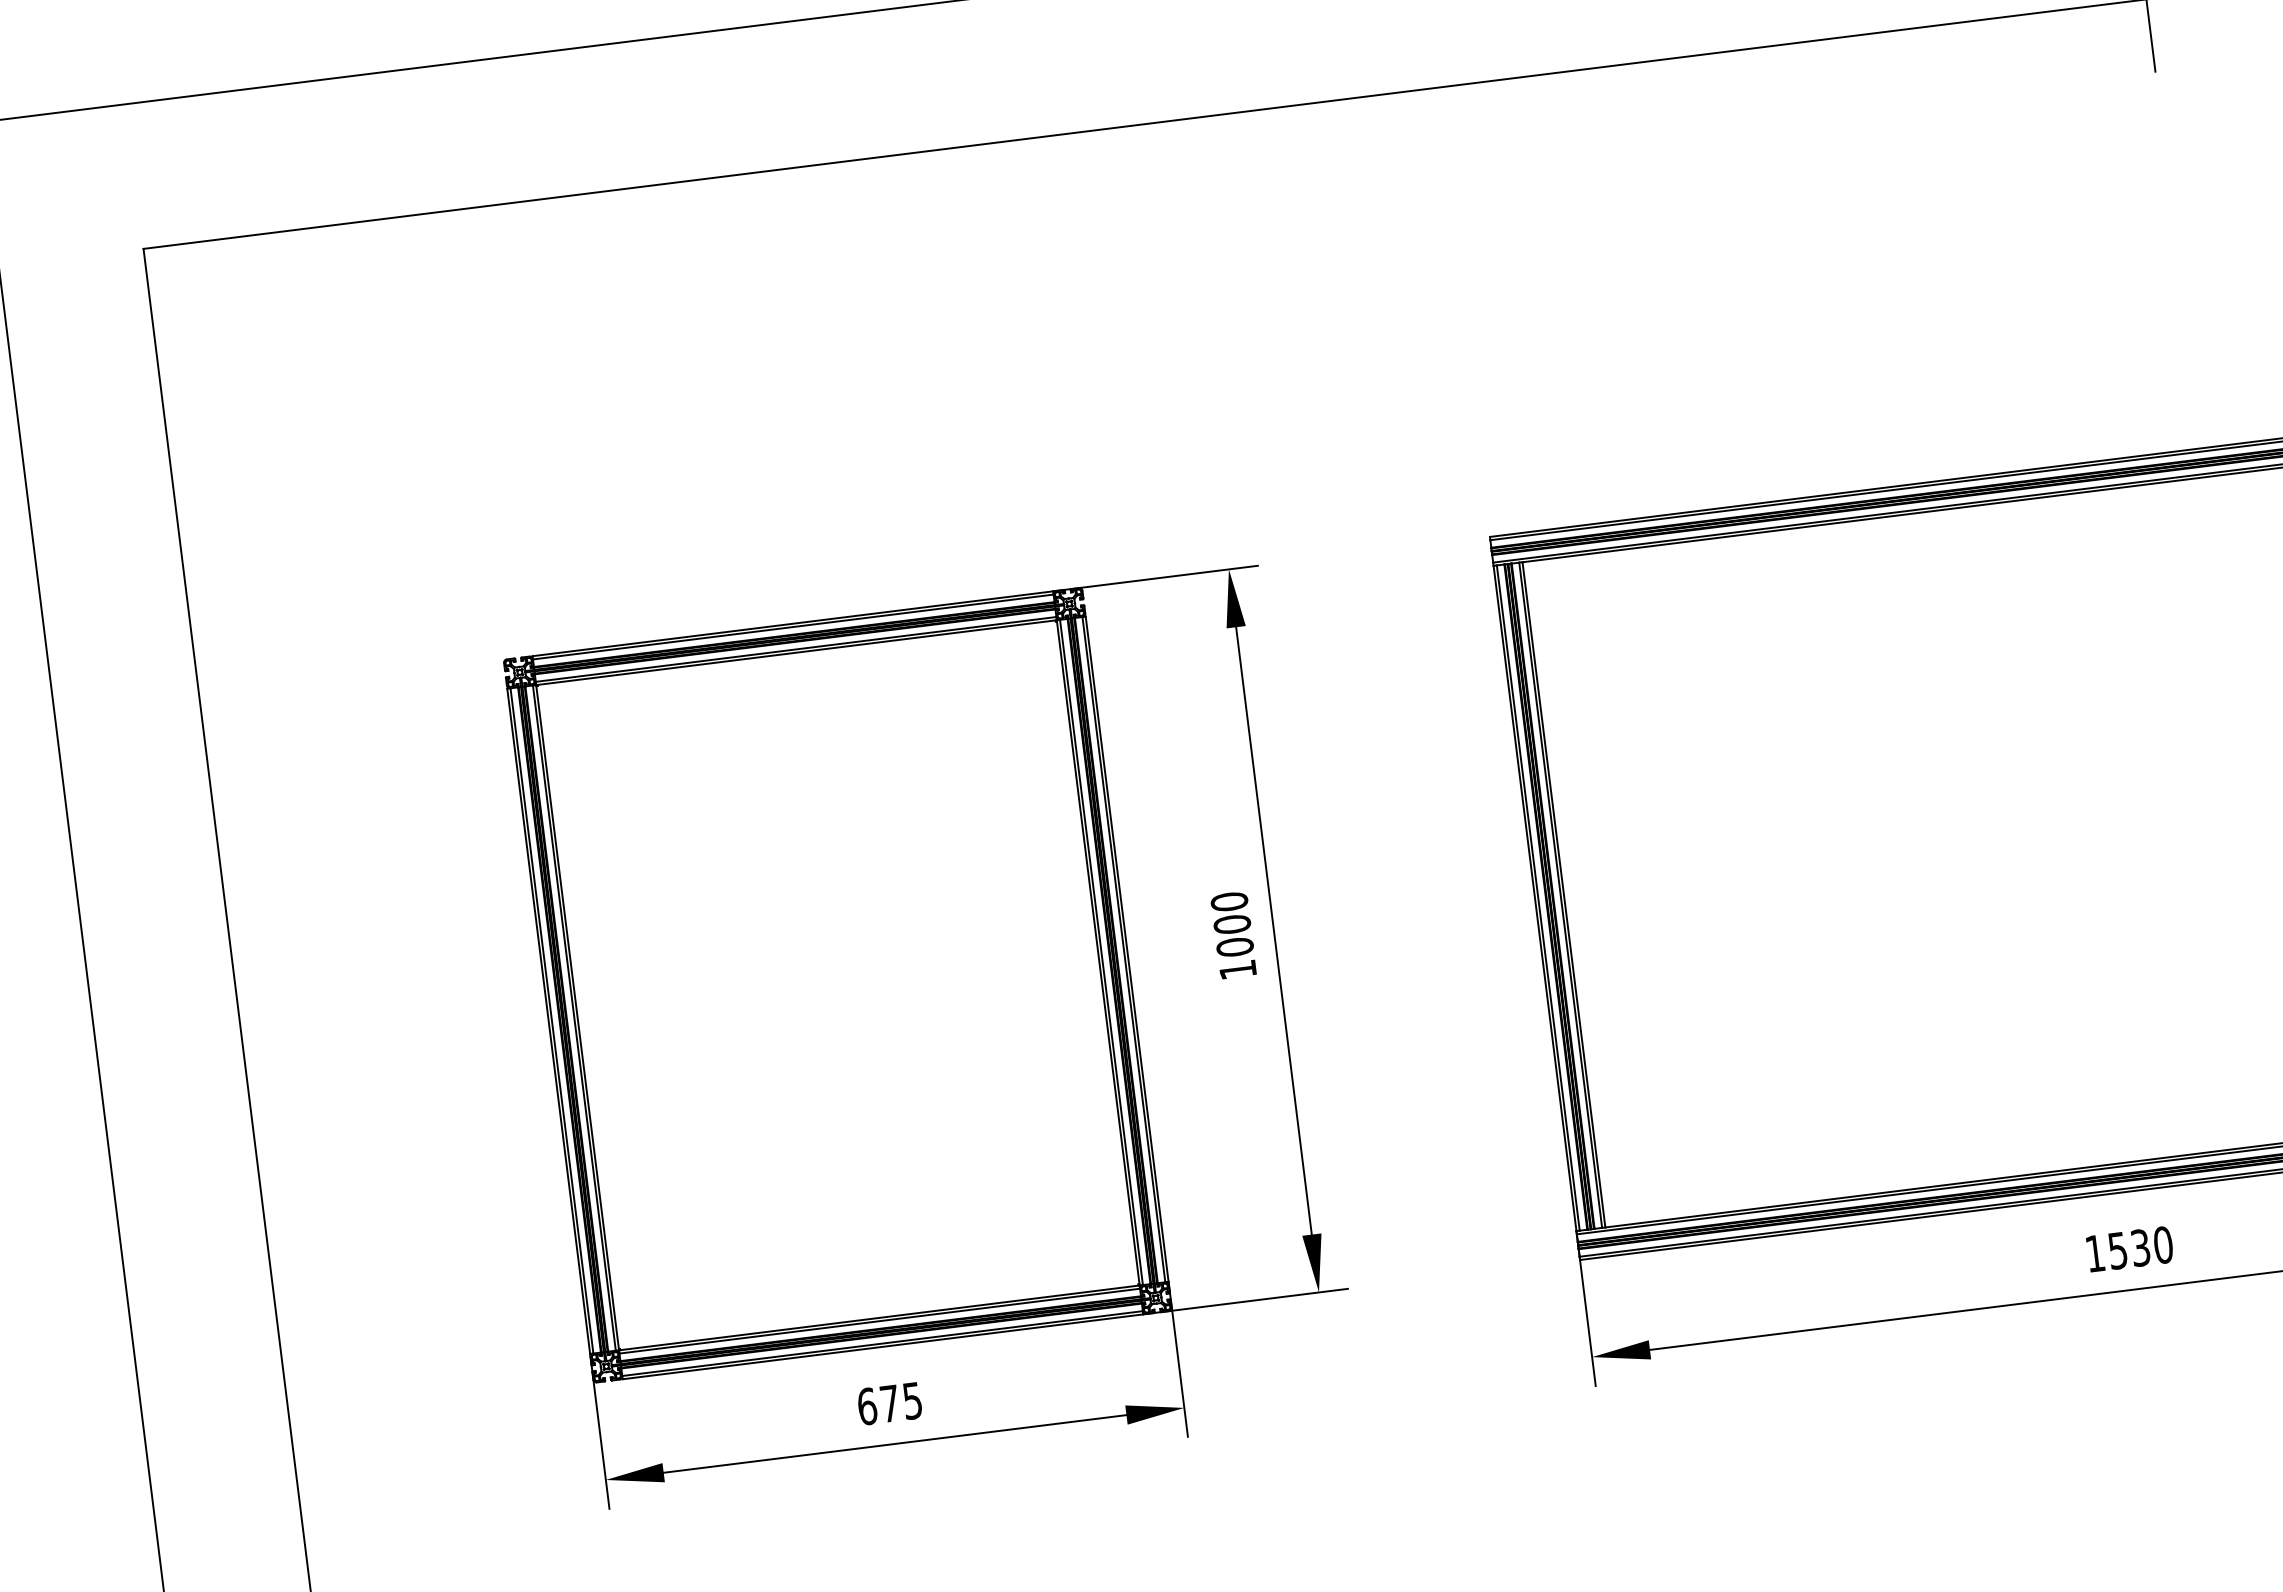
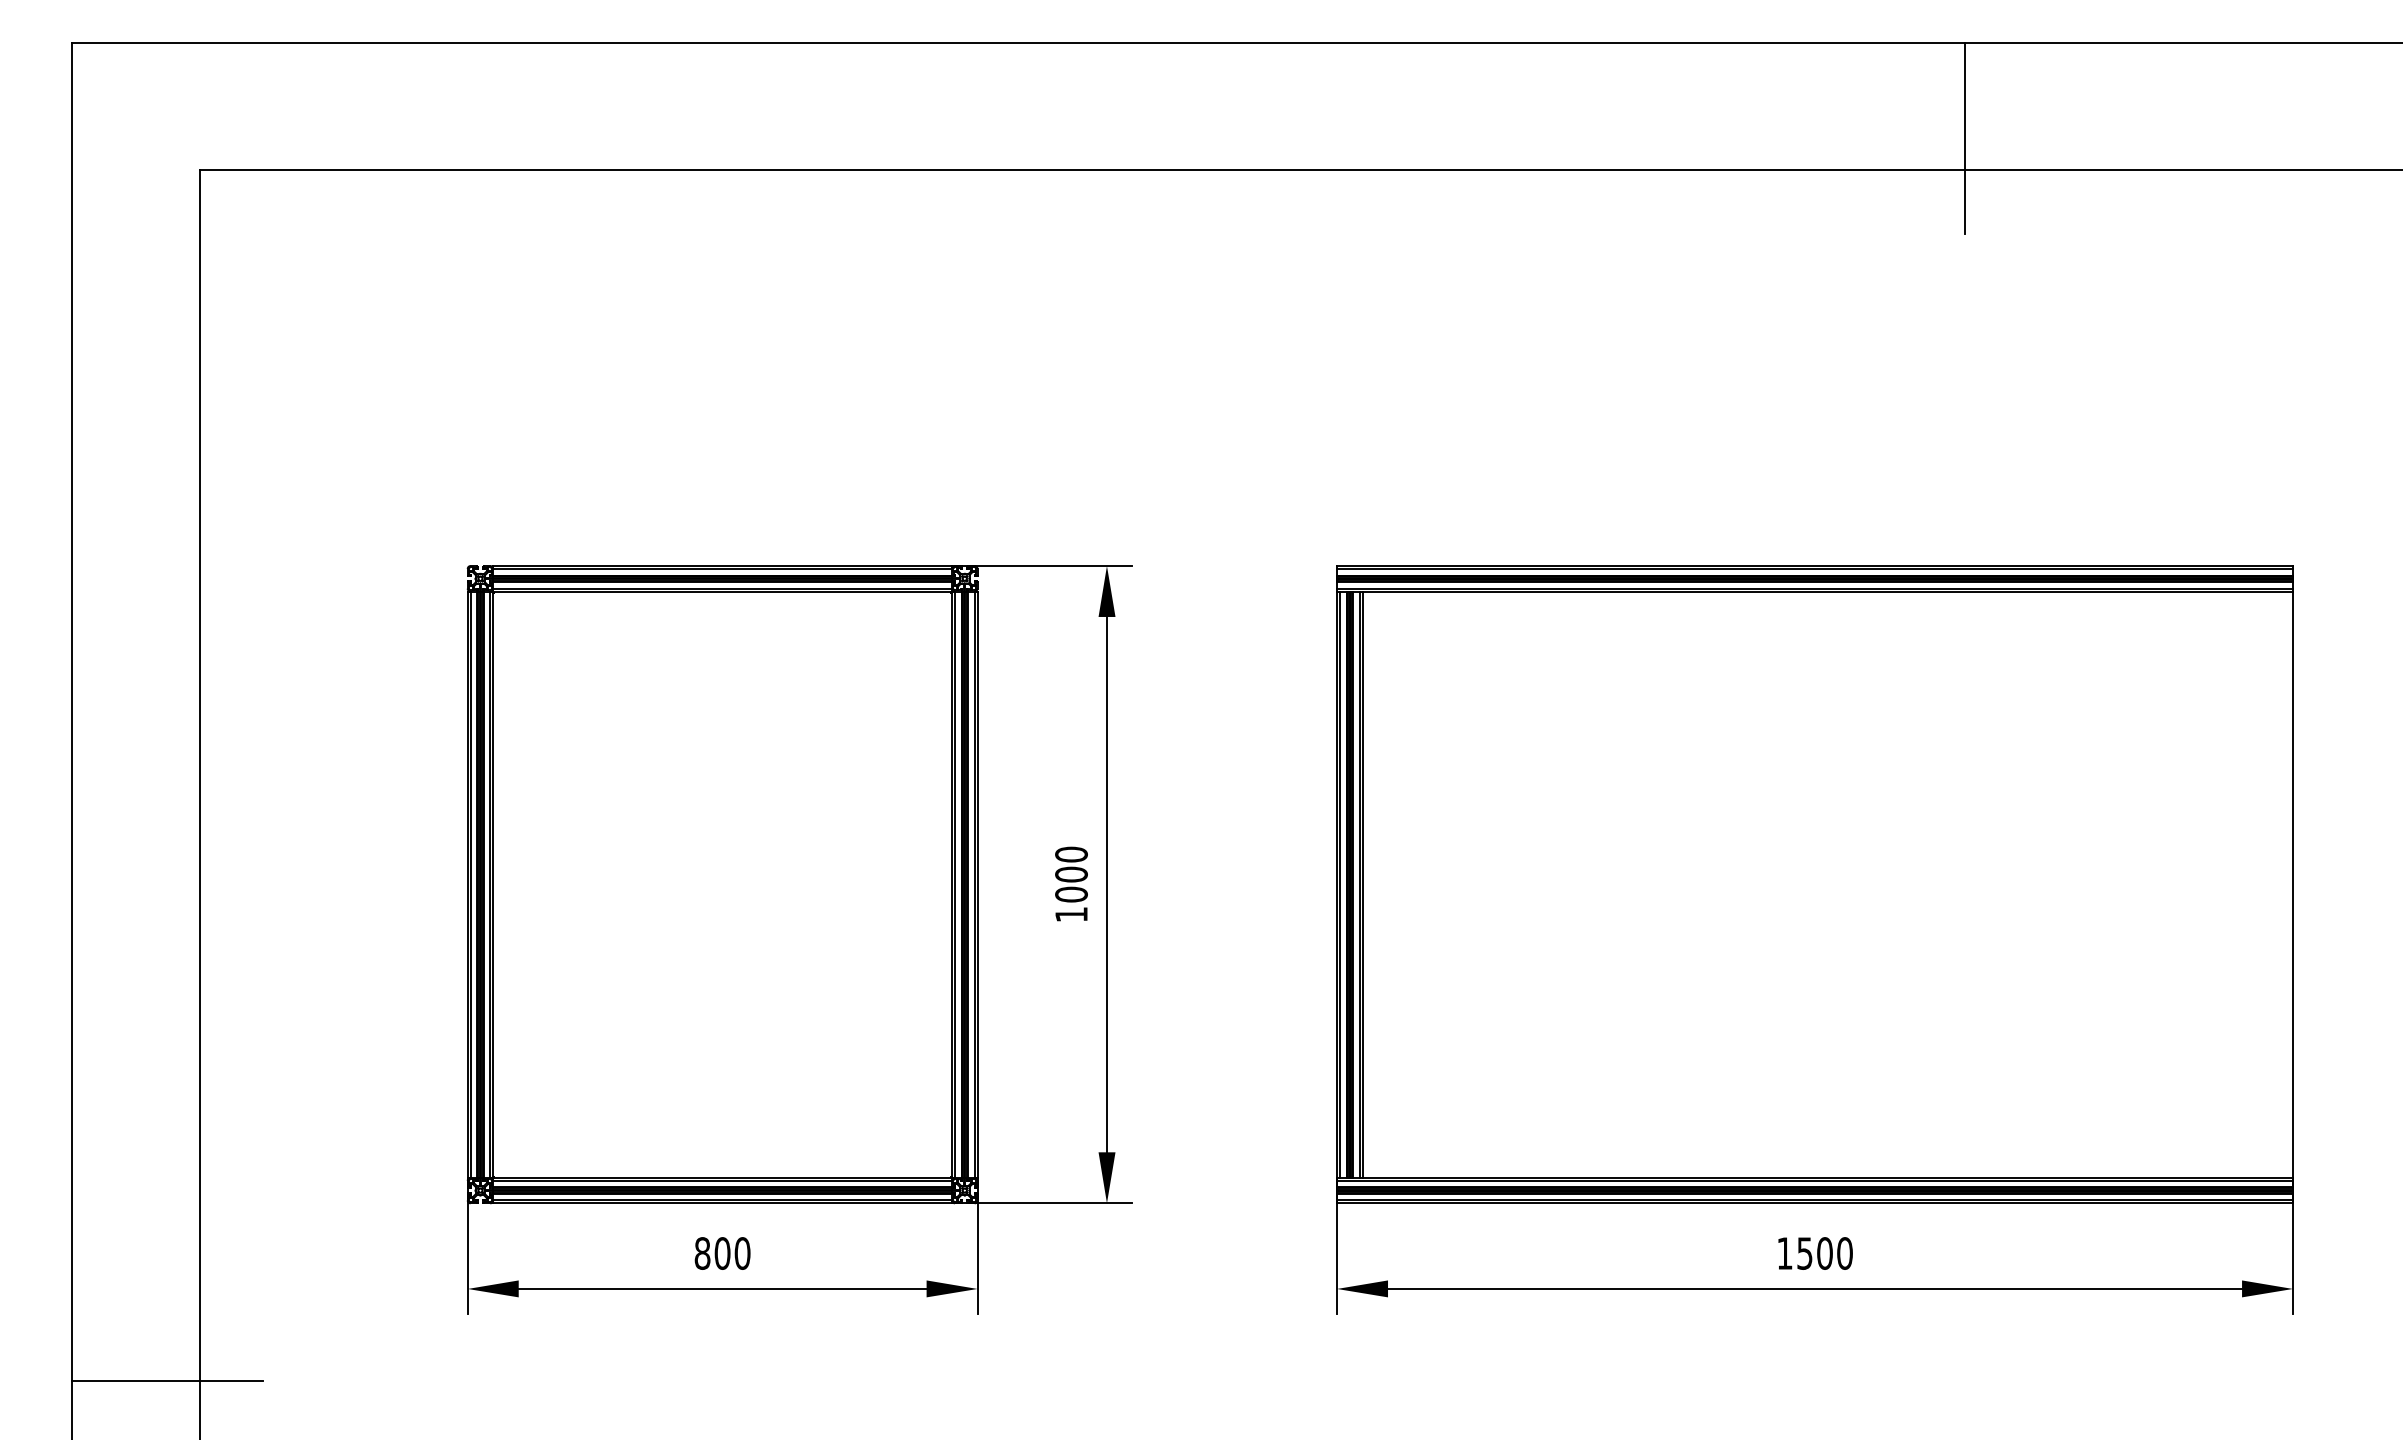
text: (2140, 1248) -> (1824, 1253), 1530 -> 1500
text: (889, 1403) -> (722, 1253), 675 -> 800

